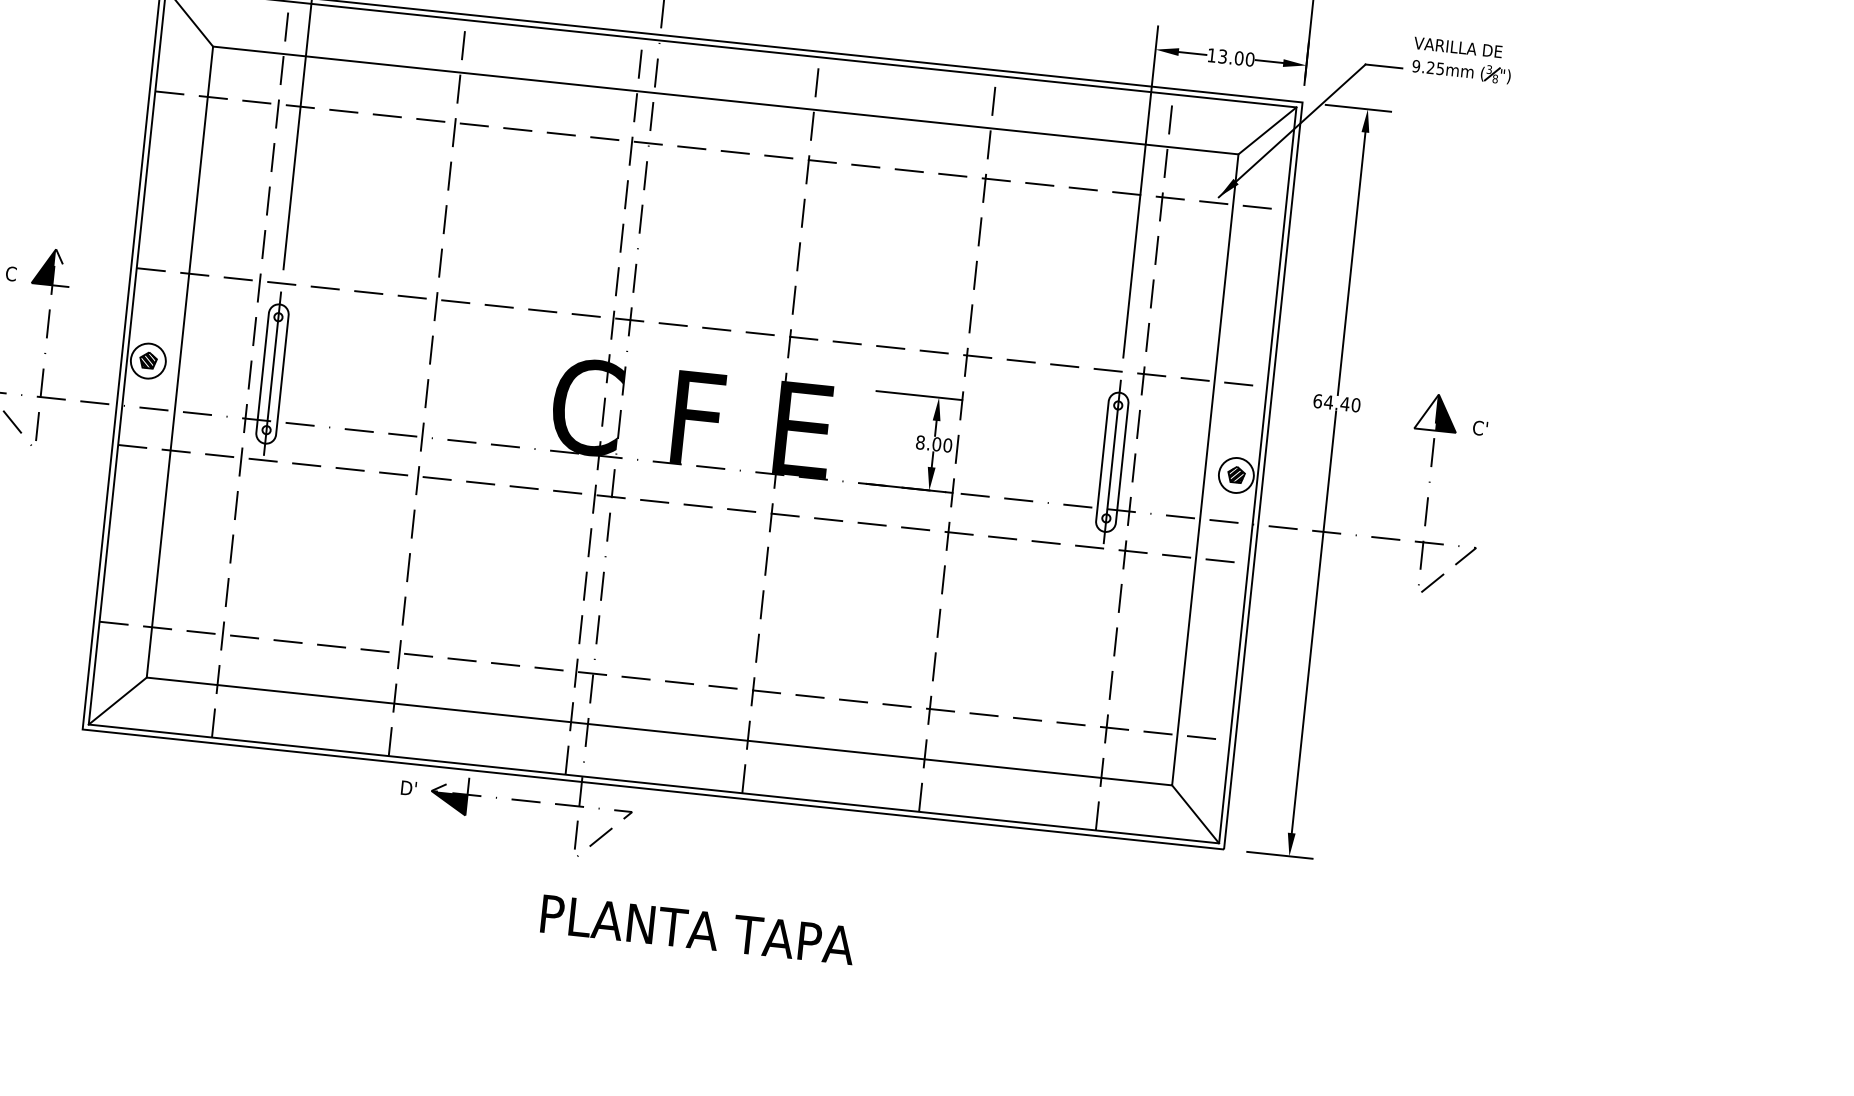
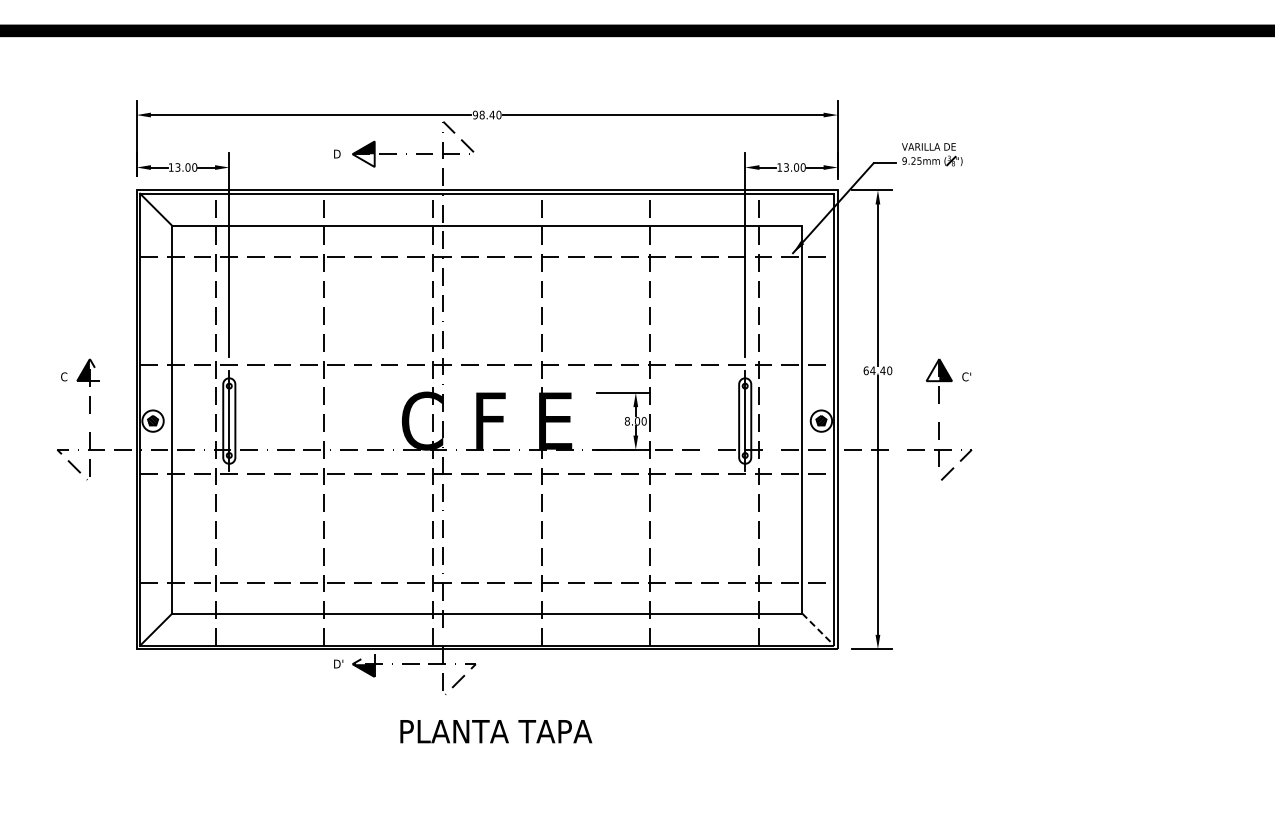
line: (1267, 130) -> (818, 209), removed
line: (1195, 814) -> (818, 629), solid -> dashed
text: (698, 929) -> (496, 731), moved

